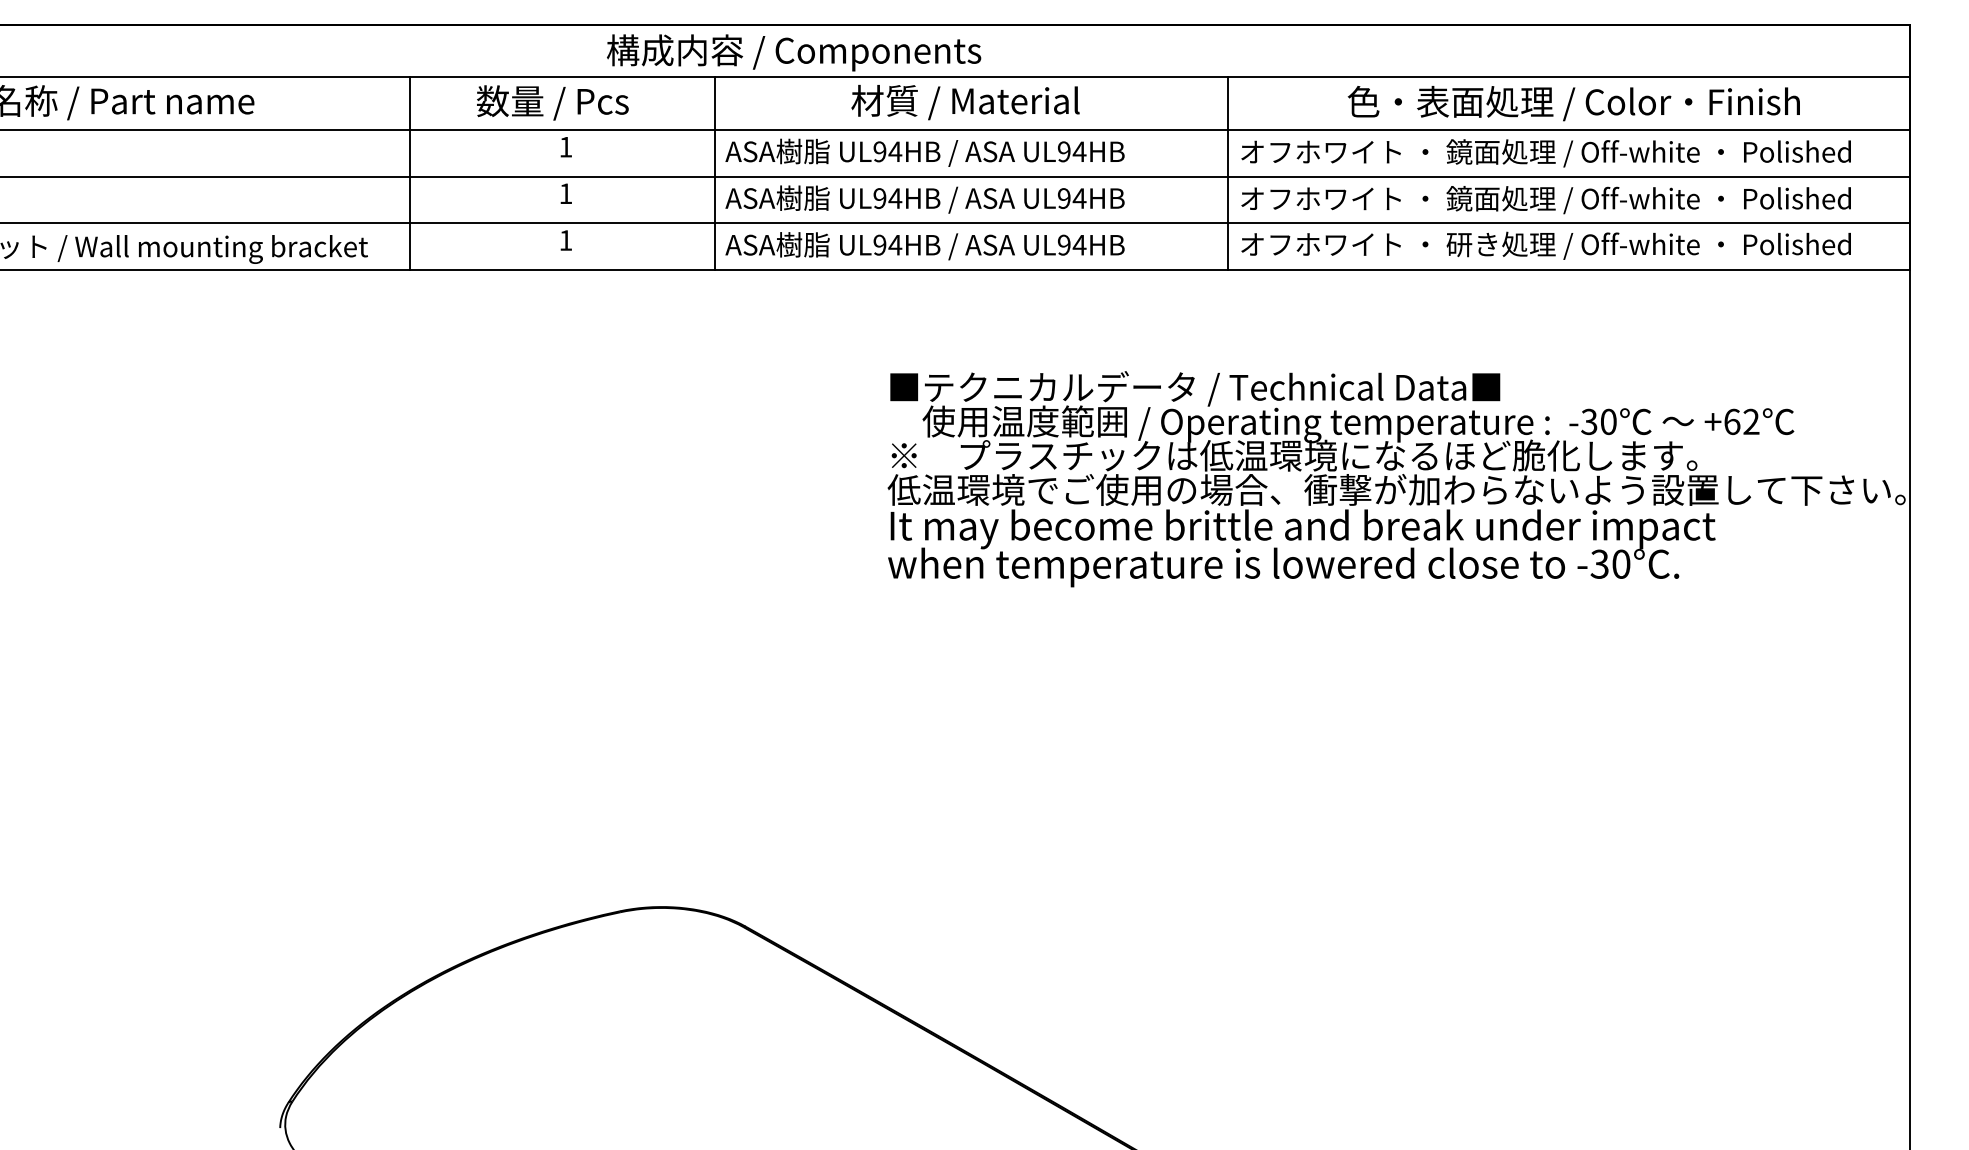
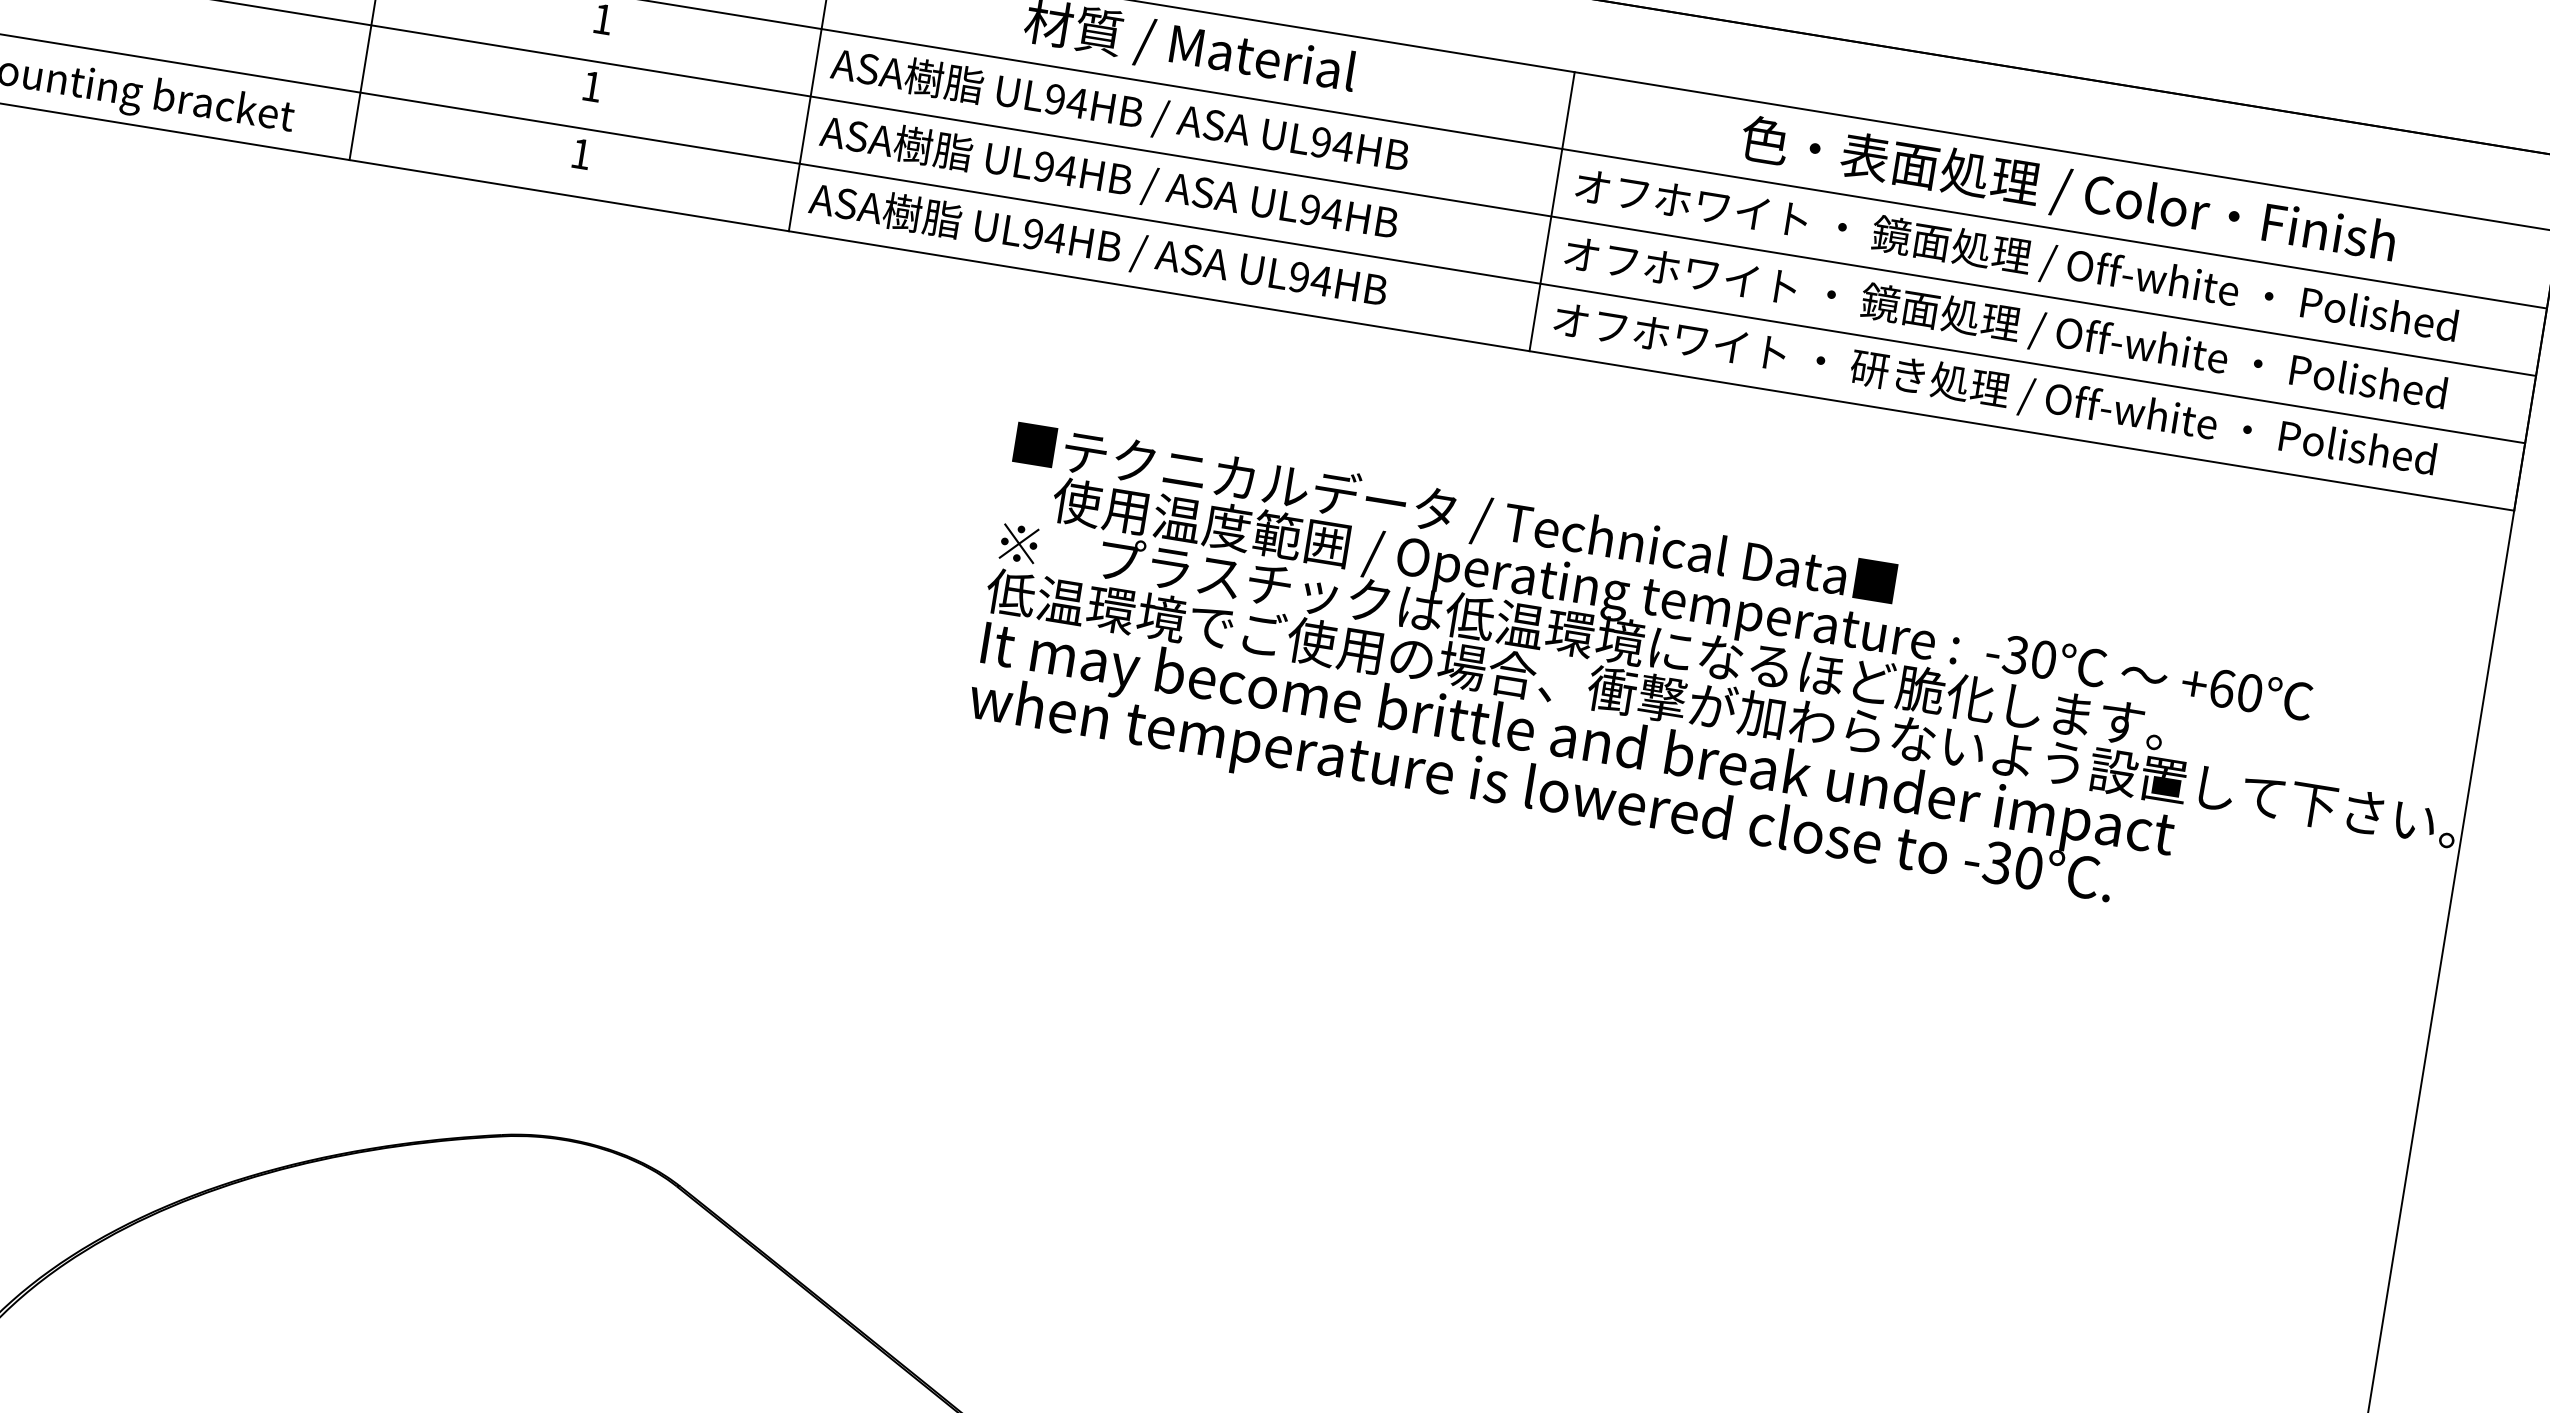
text: (1751, 421) -> (2250, 692), +62 -> +60

